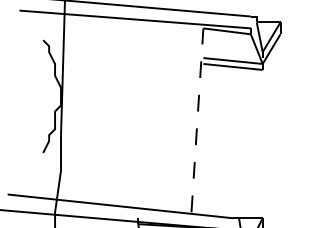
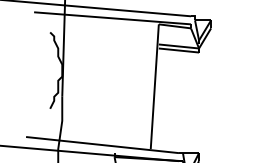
line: (197, 120) -> (154, 86), dashed -> solid

